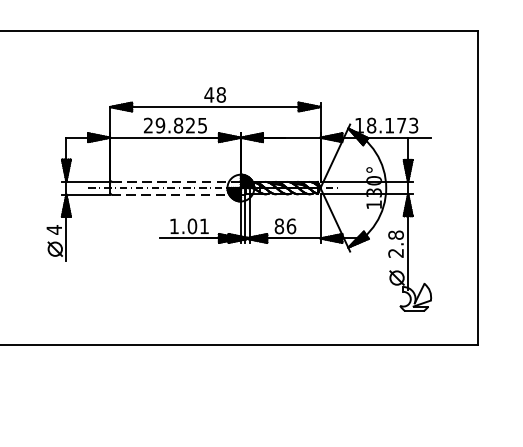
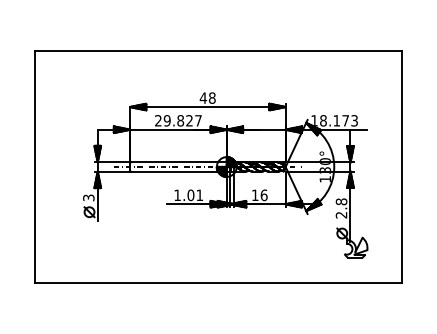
text: (202, 125) -> (198, 120), 29.825 -> 29.827
line: (175, 182) -> (178, 162), dashed -> solid
line: (175, 194) -> (178, 171), dashed -> solid
text: (278, 226) -> (254, 195), 86 -> 16
text: (53, 229) -> (88, 197), 4 -> 3

